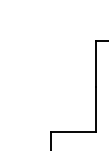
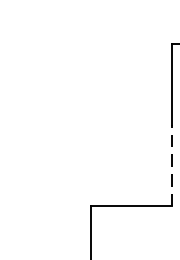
line: (96, 109) -> (172, 166), solid -> dashed

